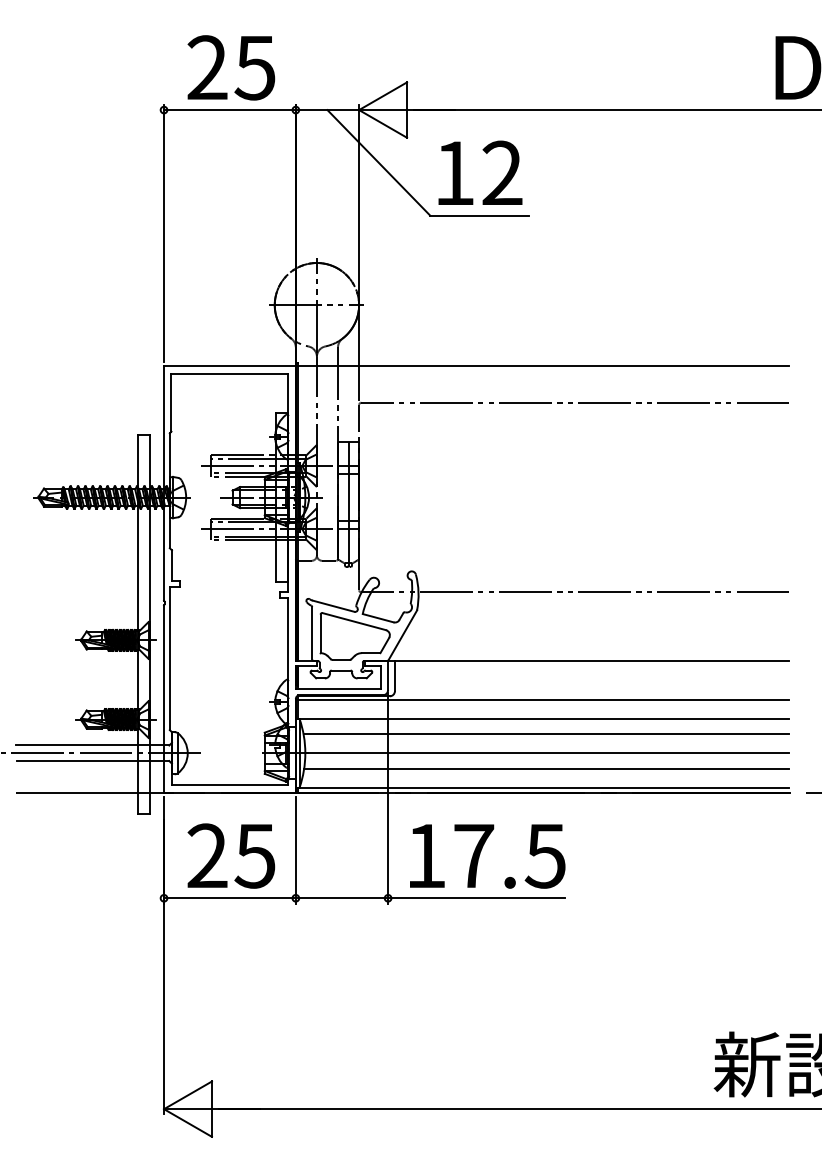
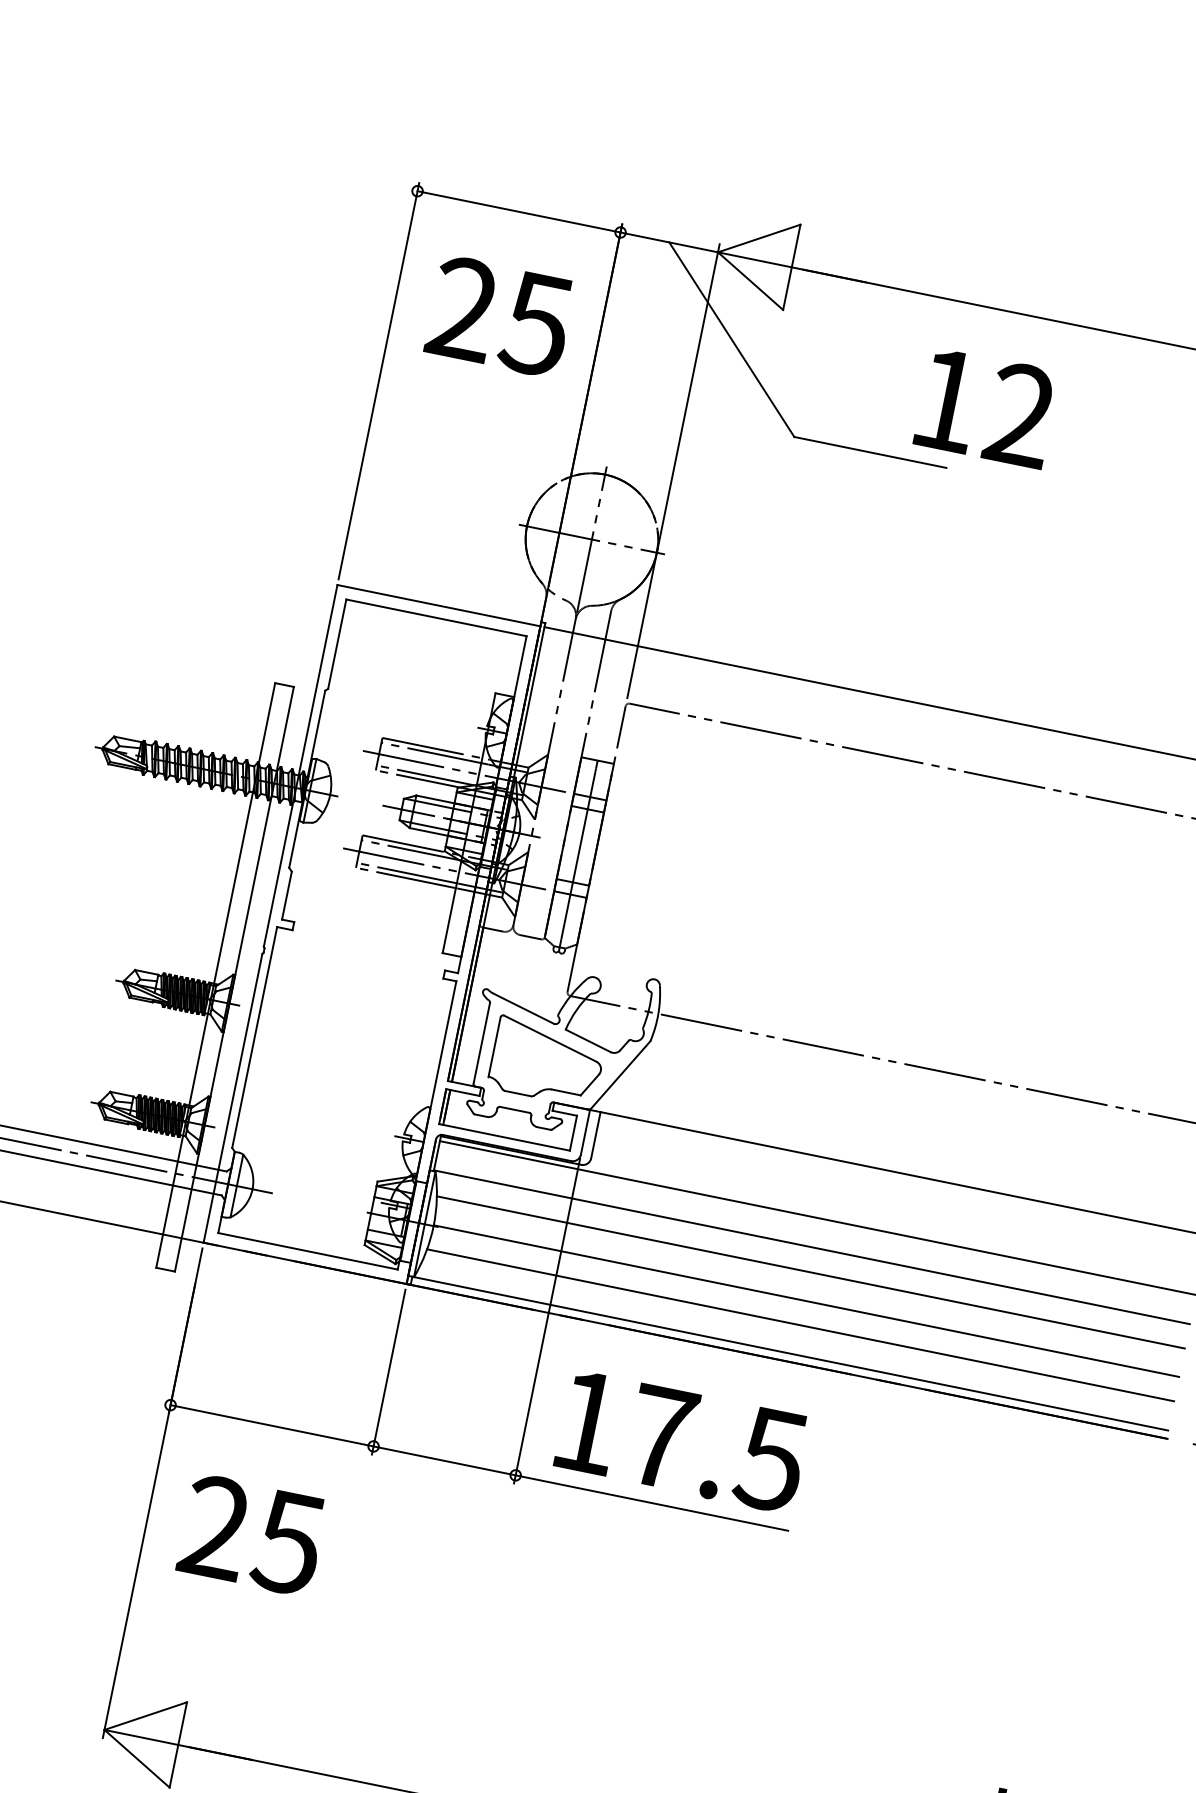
text: (231, 67) -> (500, 316), moved
text: (480, 172) -> (987, 407), moved
text: (231, 855) -> (252, 1534), moved

